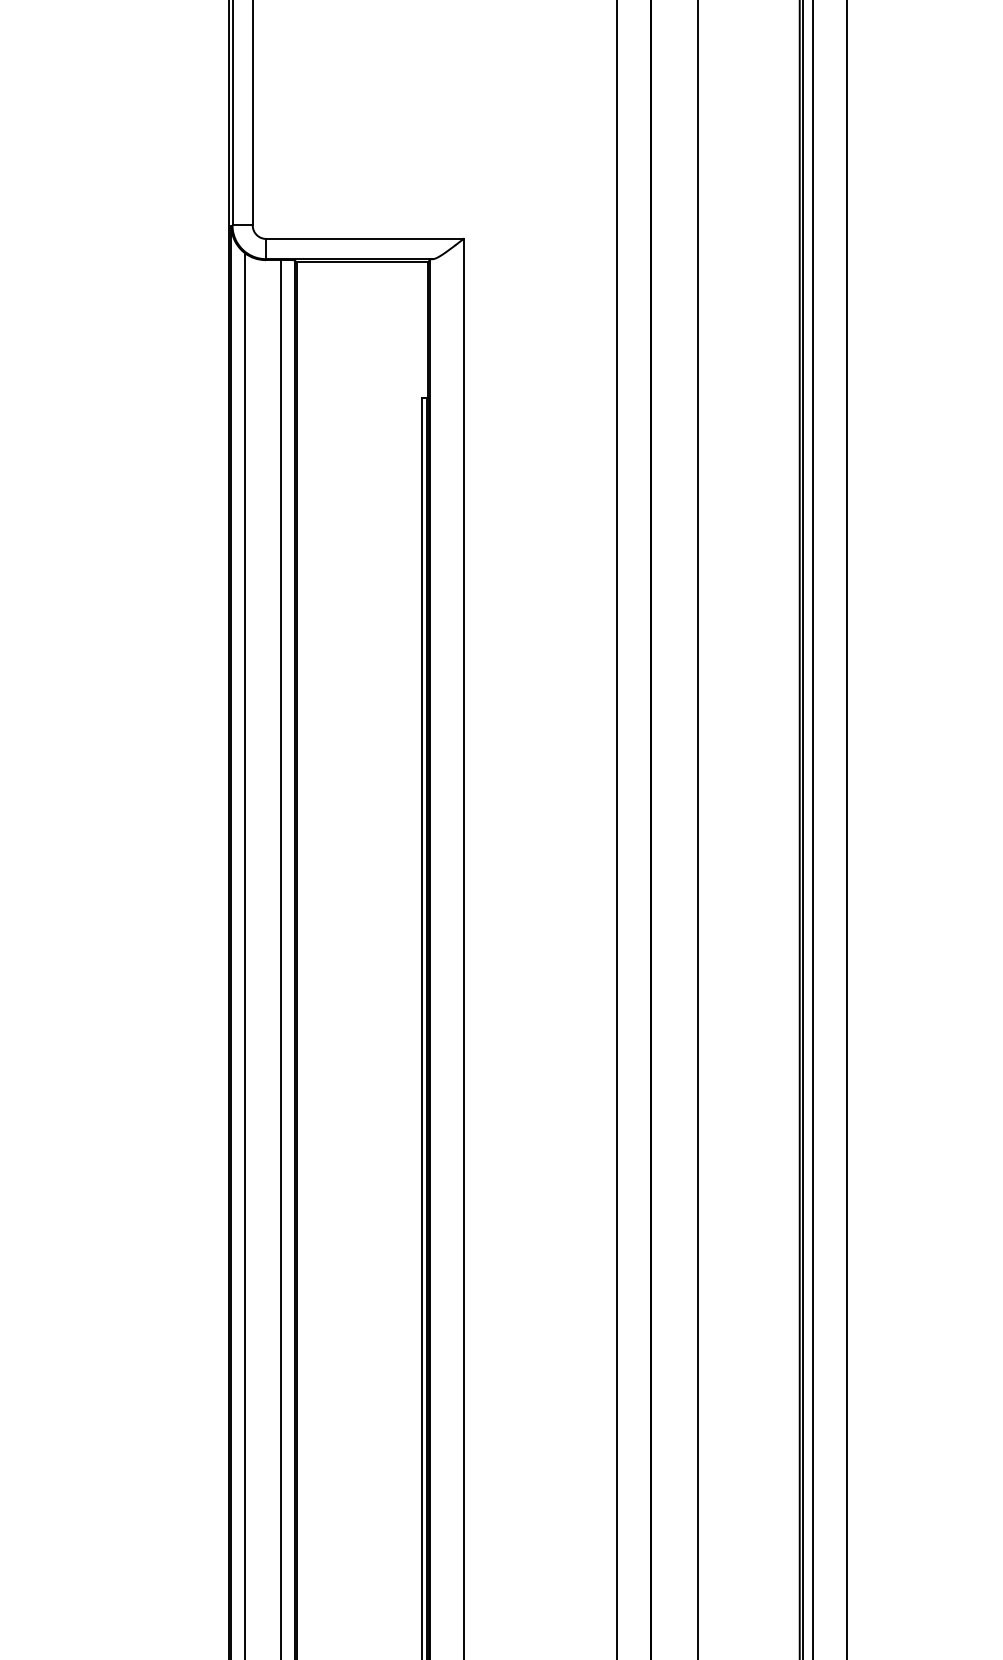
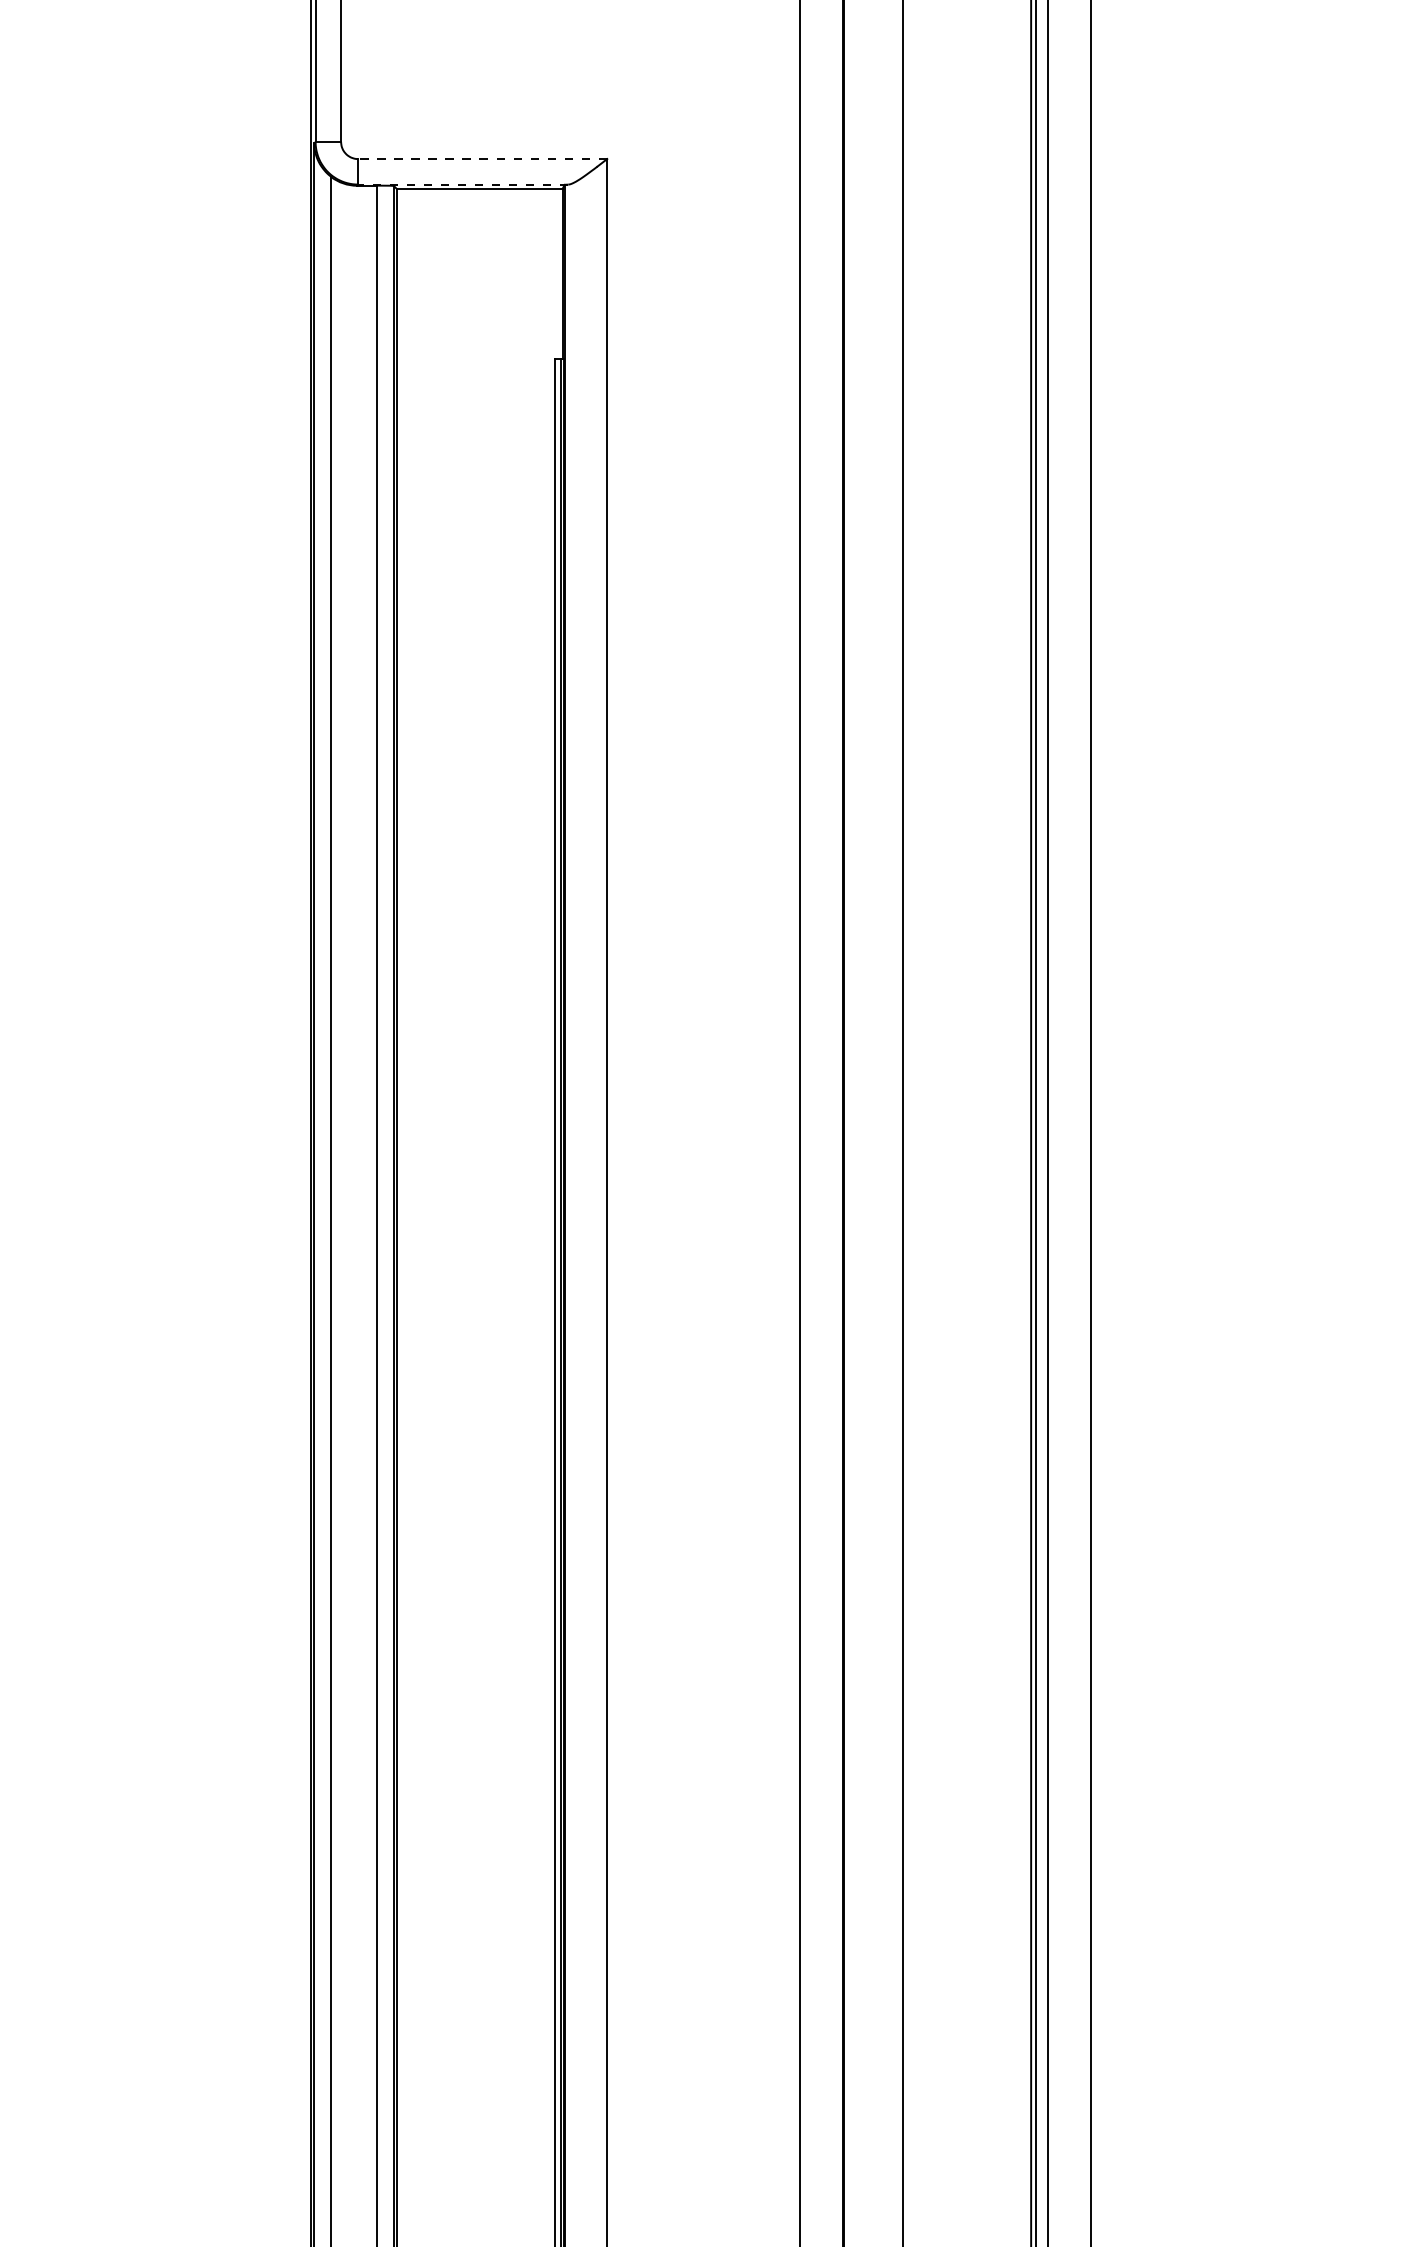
line: (364, 239) -> (482, 159), solid -> dashed
line: (348, 259) -> (462, 184), solid -> dashed

